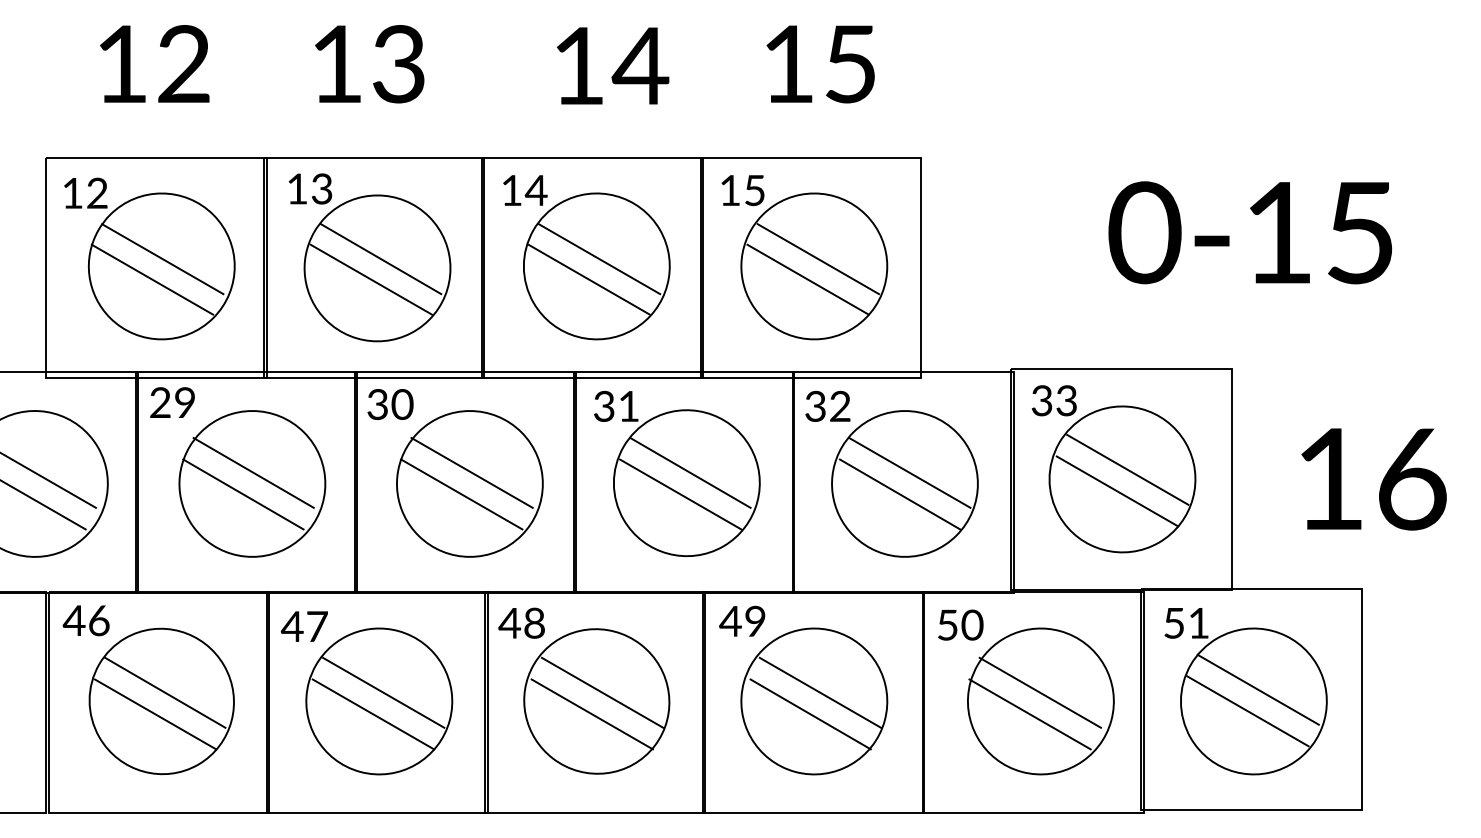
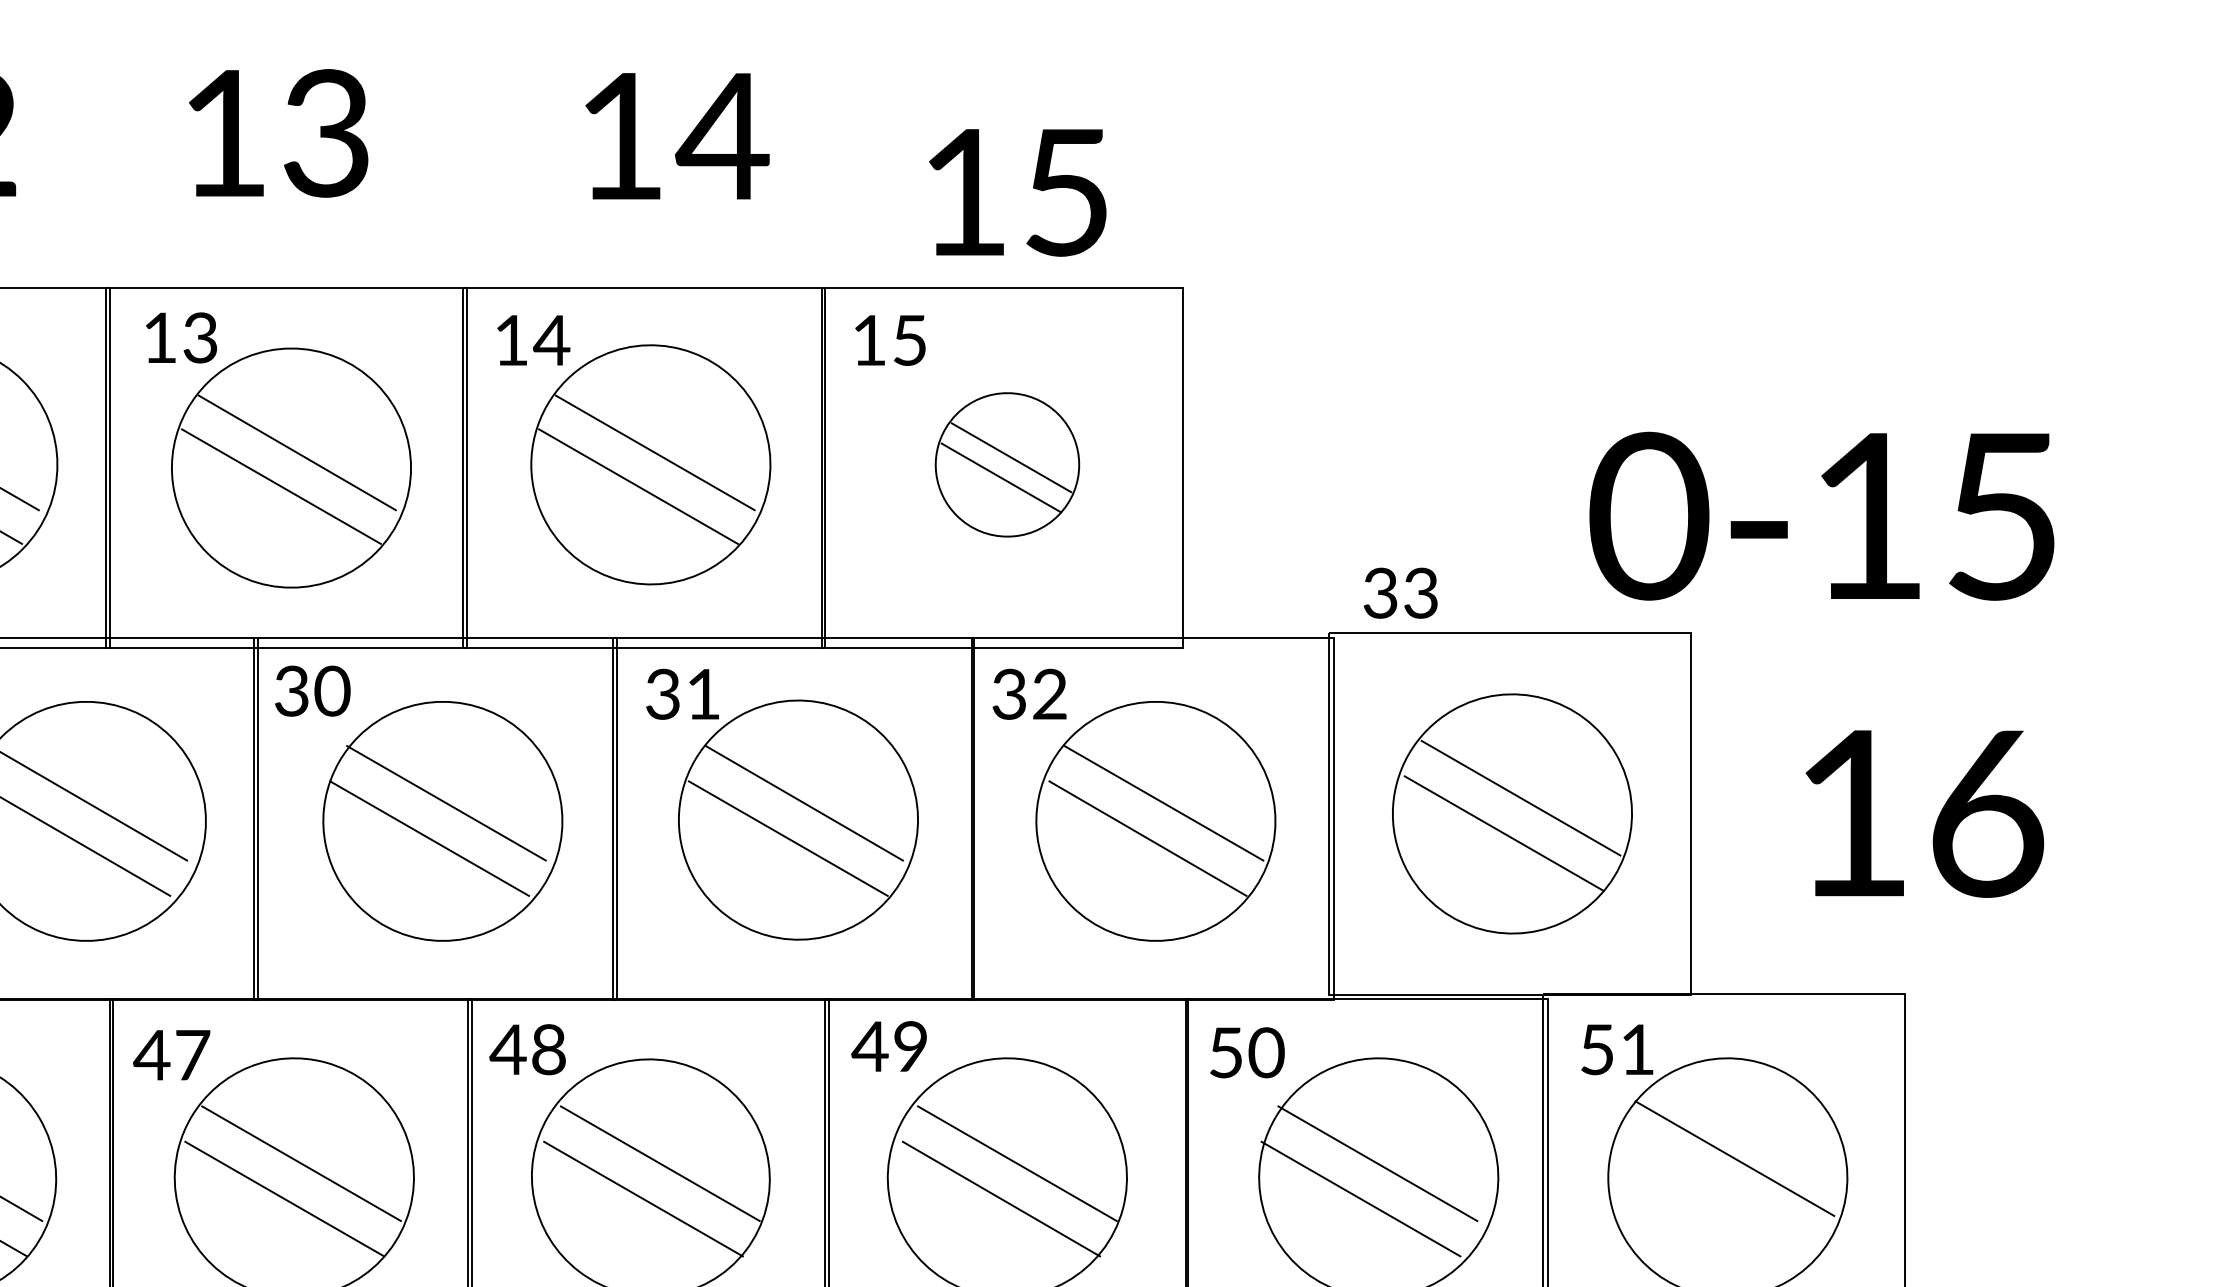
text: (820, 64) -> (1017, 192), moved
text: (1250, 232) -> (1822, 515), moved
part: (814, 266) -> (1007, 464), size x0.6
text: (1053, 400) -> (1399, 592), moved
line: (1247, 711) -> (1717, 1194), removed

